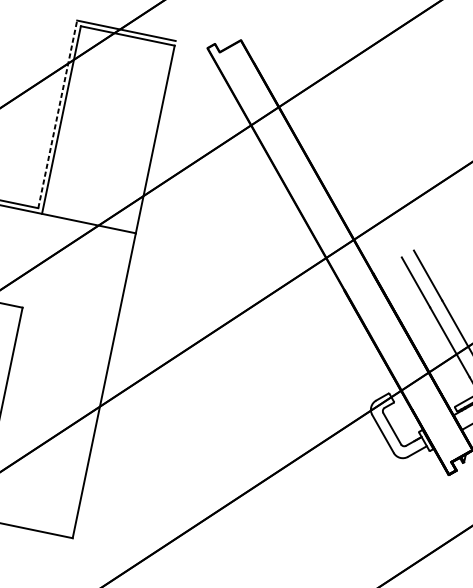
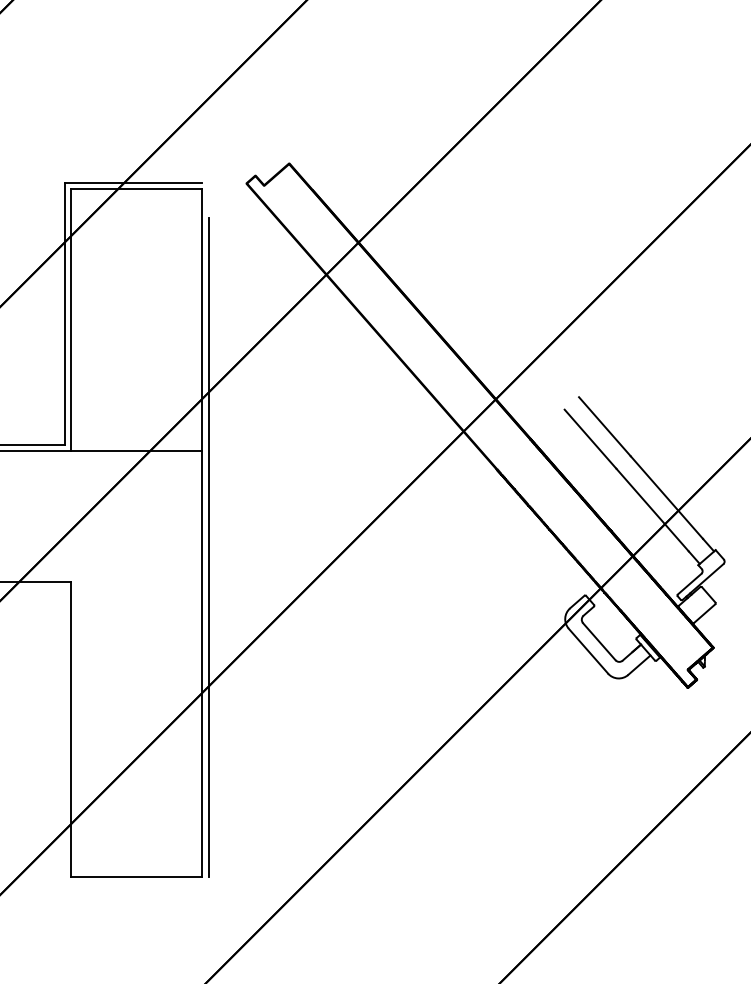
line: (57, 114) -> (64, 313), dashed -> solid
line: (126, 302) -> (208, 546), added

